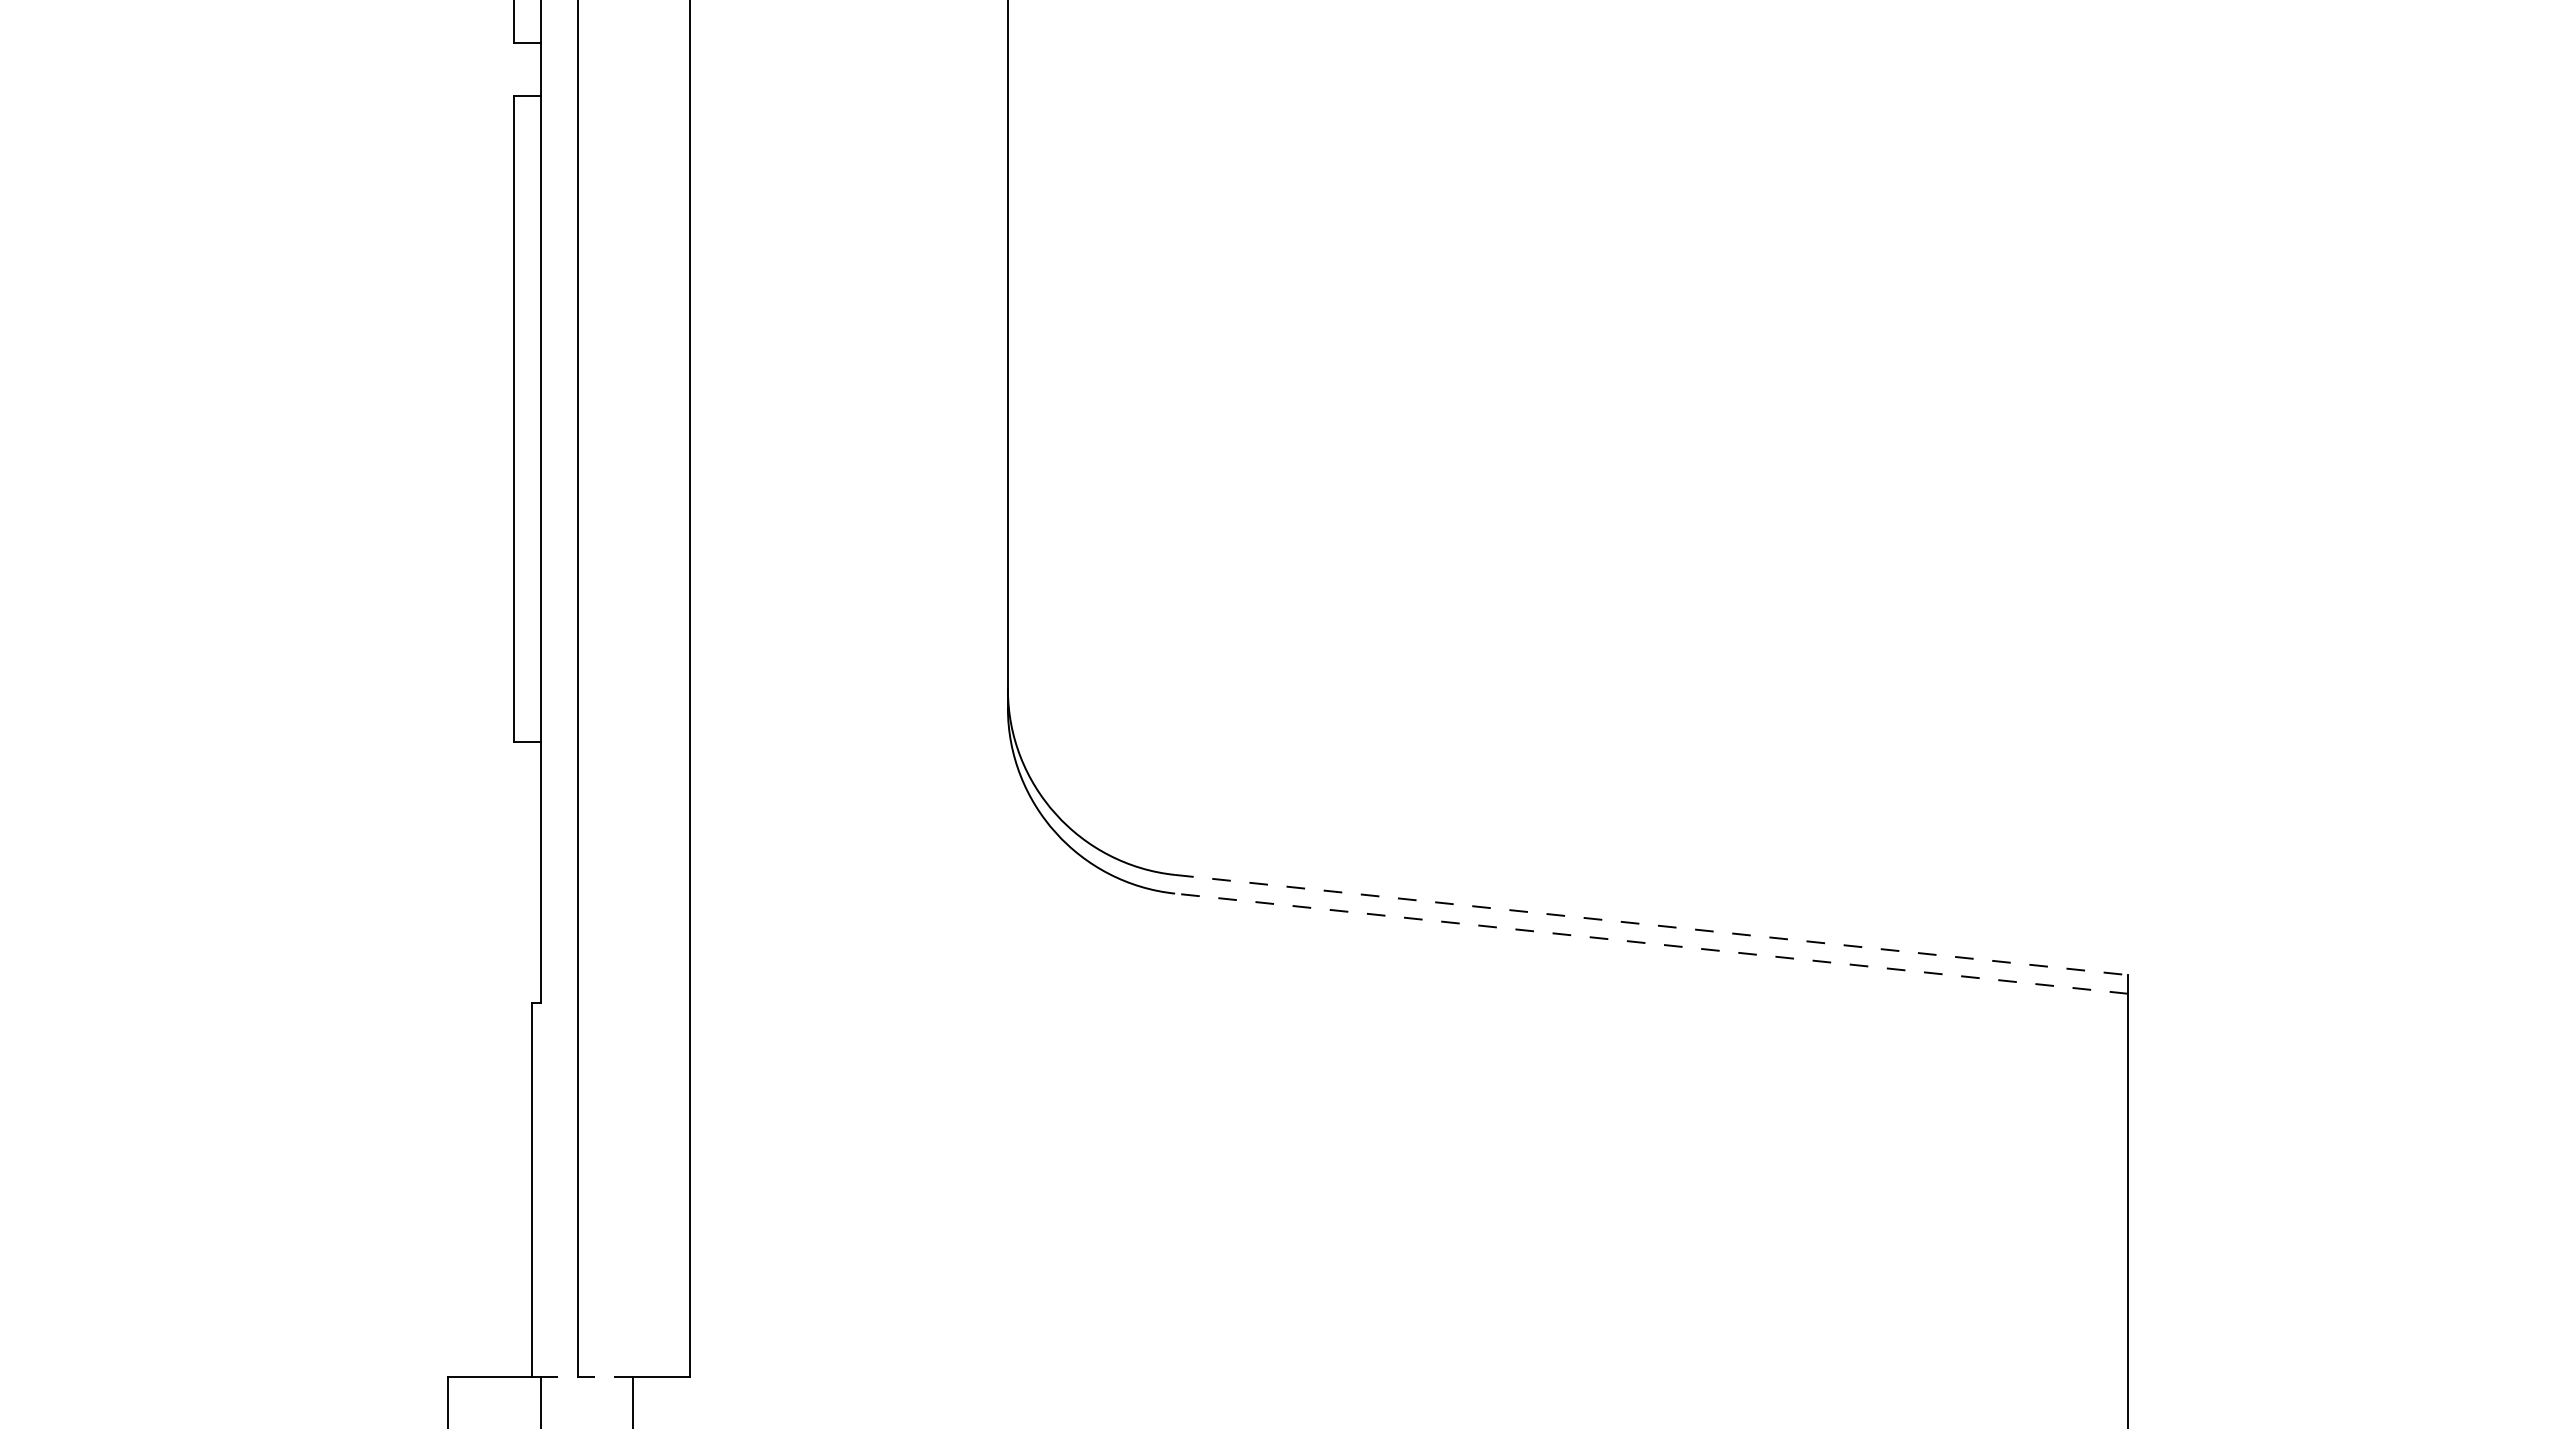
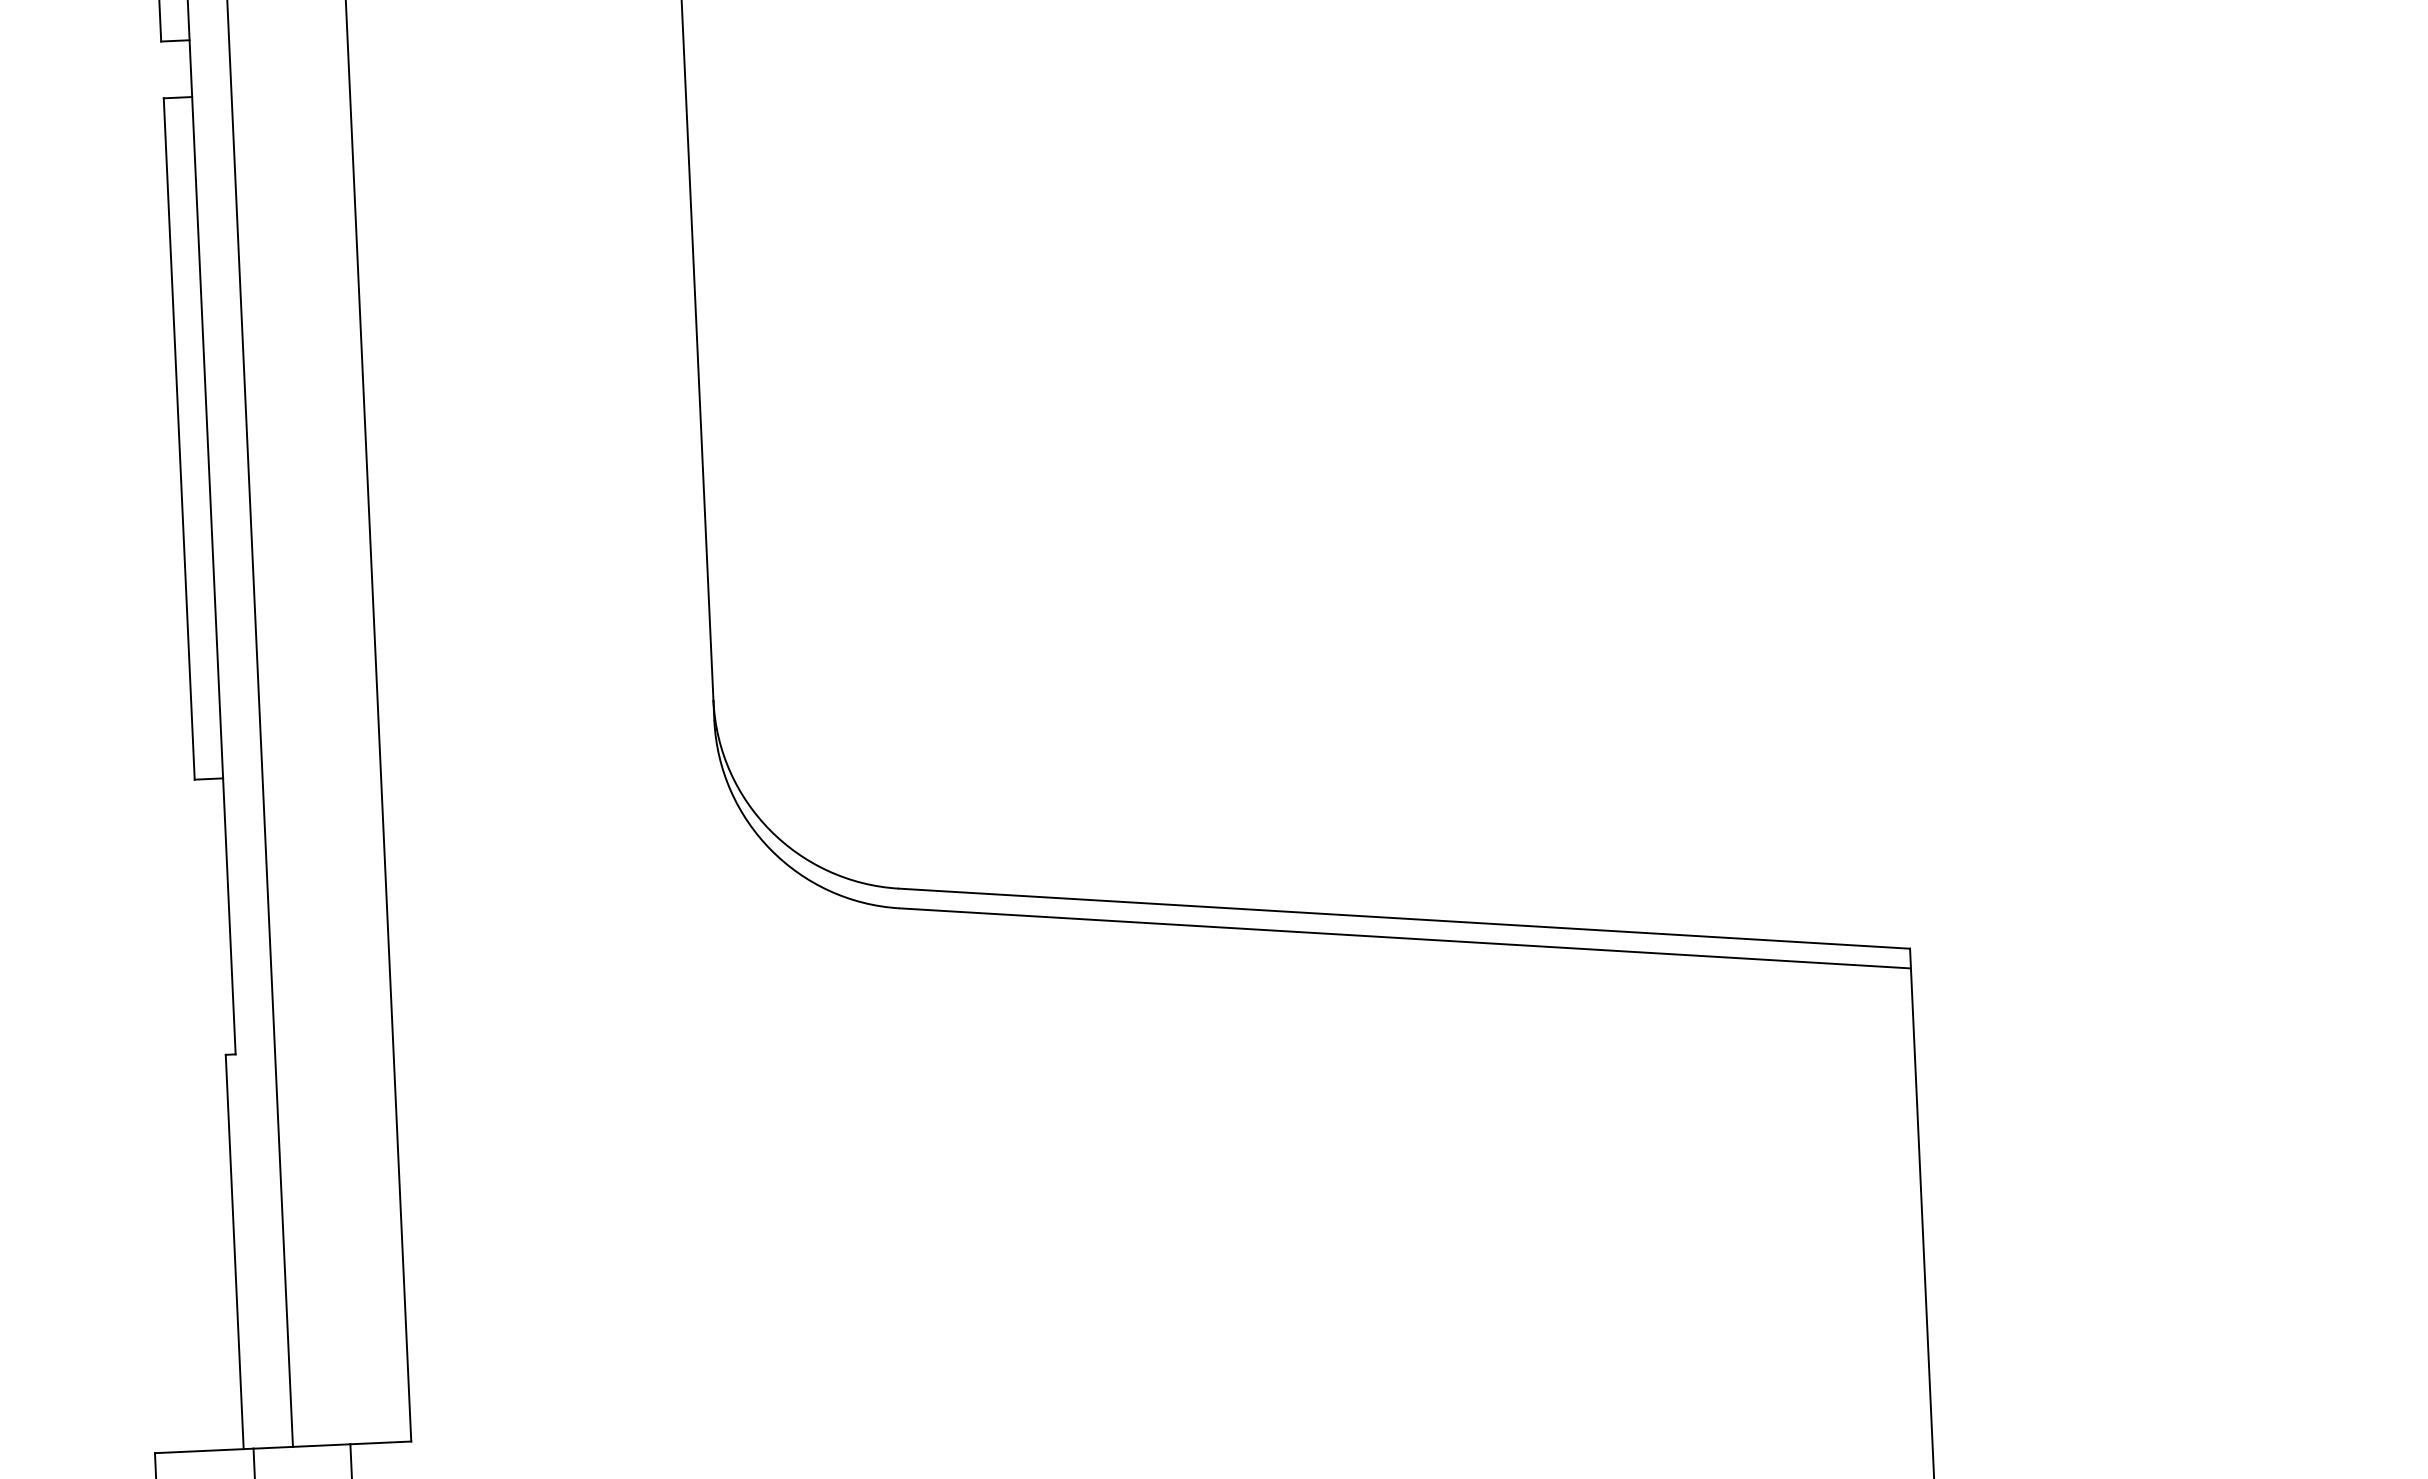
line: (1652, 925) -> (1405, 919), dashed -> solid
line: (1651, 943) -> (1405, 938), dashed -> solid
line: (586, 1376) -> (301, 1446), dashed -> solid

